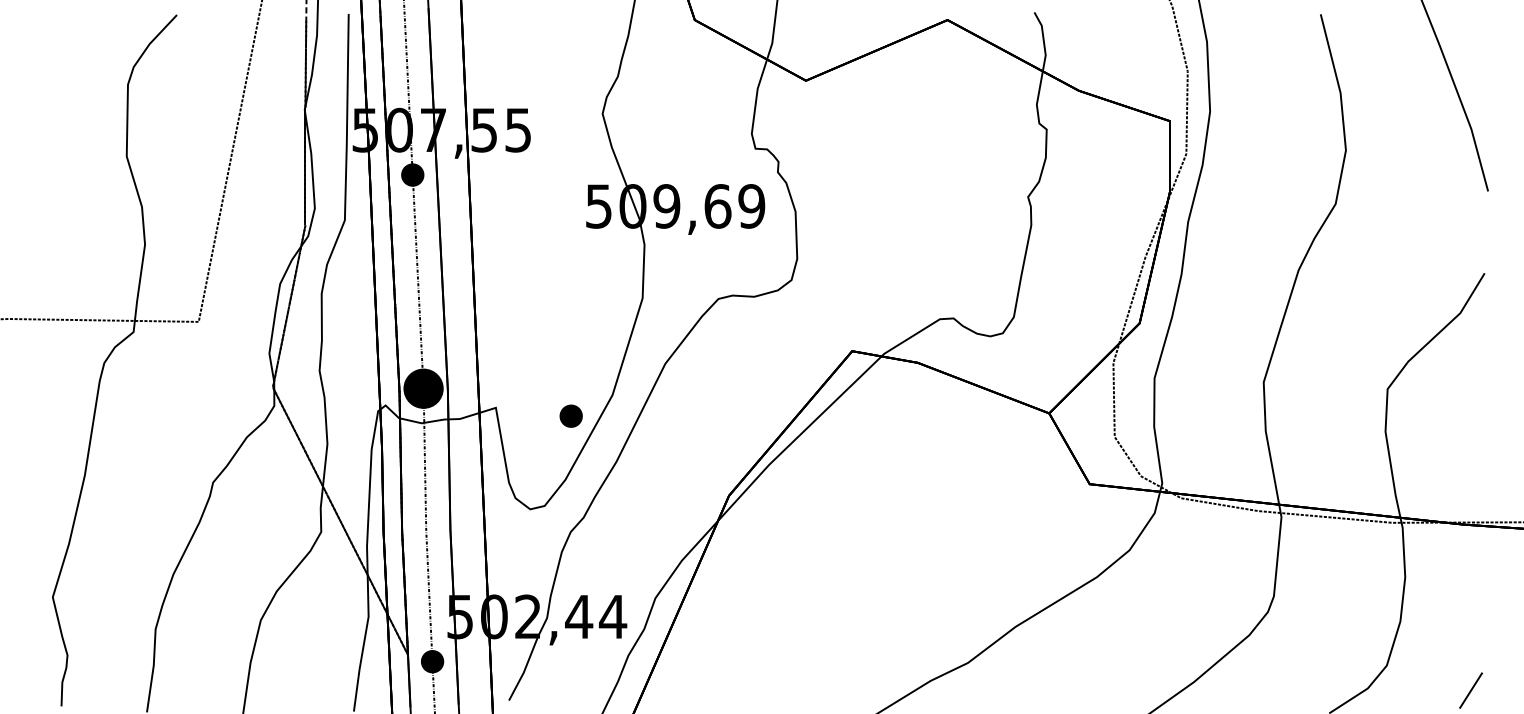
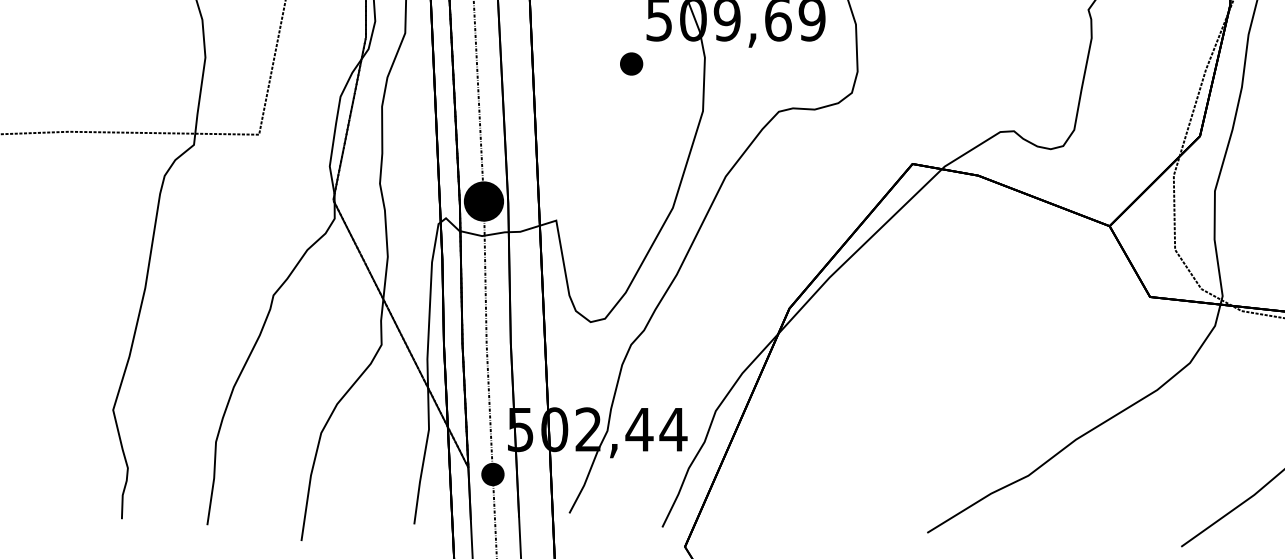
part: (570, 415) -> (630, 63), moved

